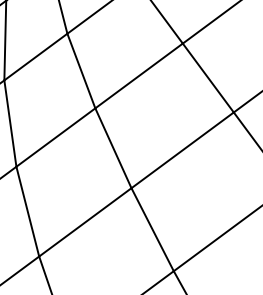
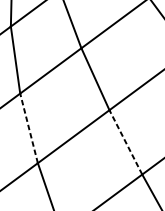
line: (27, 211) -> (28, 128), solid -> dashed
line: (152, 229) -> (125, 142), solid -> dashed

